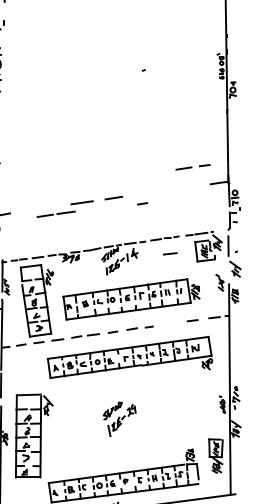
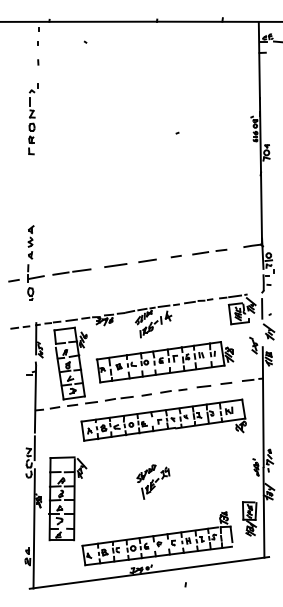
line: (191, 166) -> (208, 251), moved
line: (141, 203) -> (175, 256), moved
line: (56, 213) -> (72, 271), moved
line: (169, 253) -> (203, 386), moved

